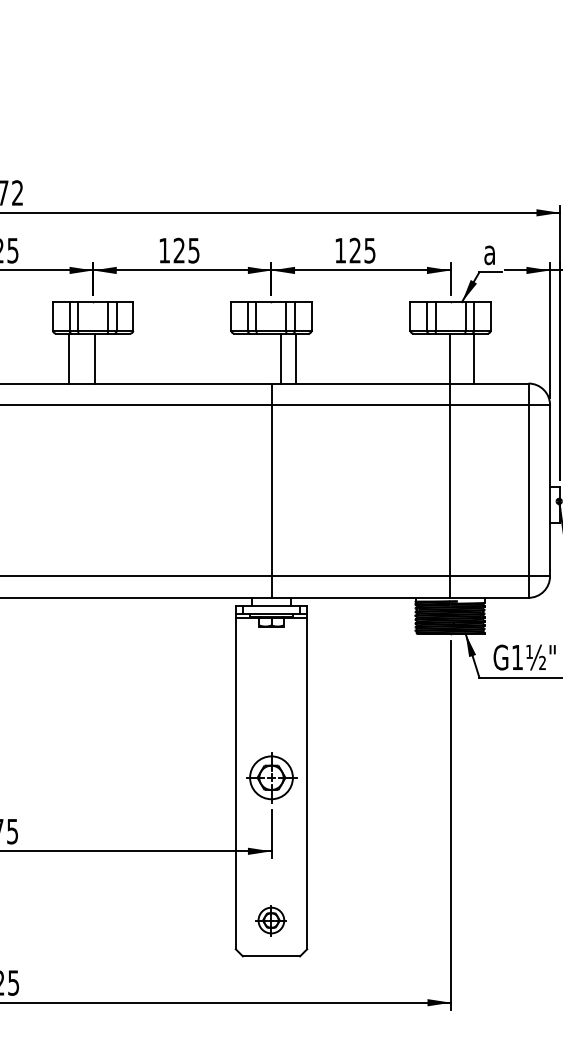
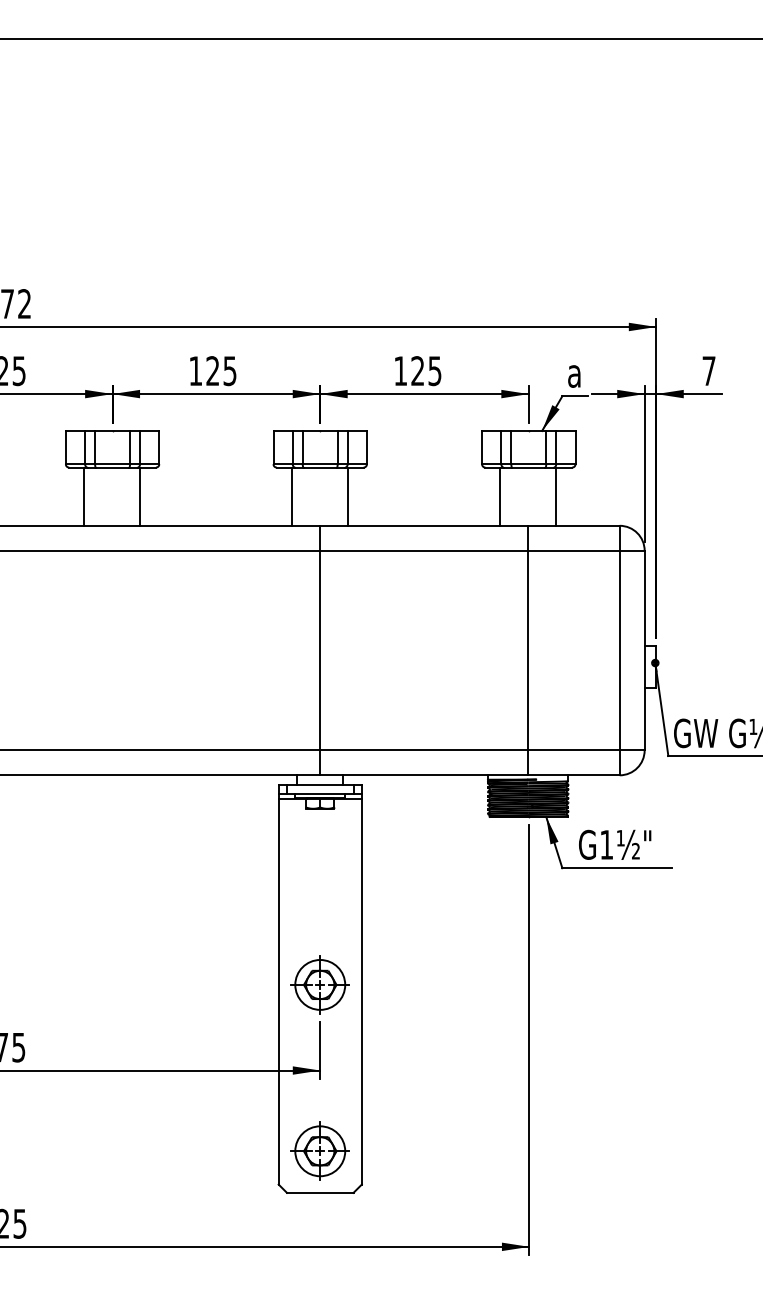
line: (94, 358) -> (140, 496), moved
line: (281, 358) -> (292, 496), moved
line: (450, 358) -> (500, 496), moved
part: (270, 919) -> (319, 1150), size x1.67

